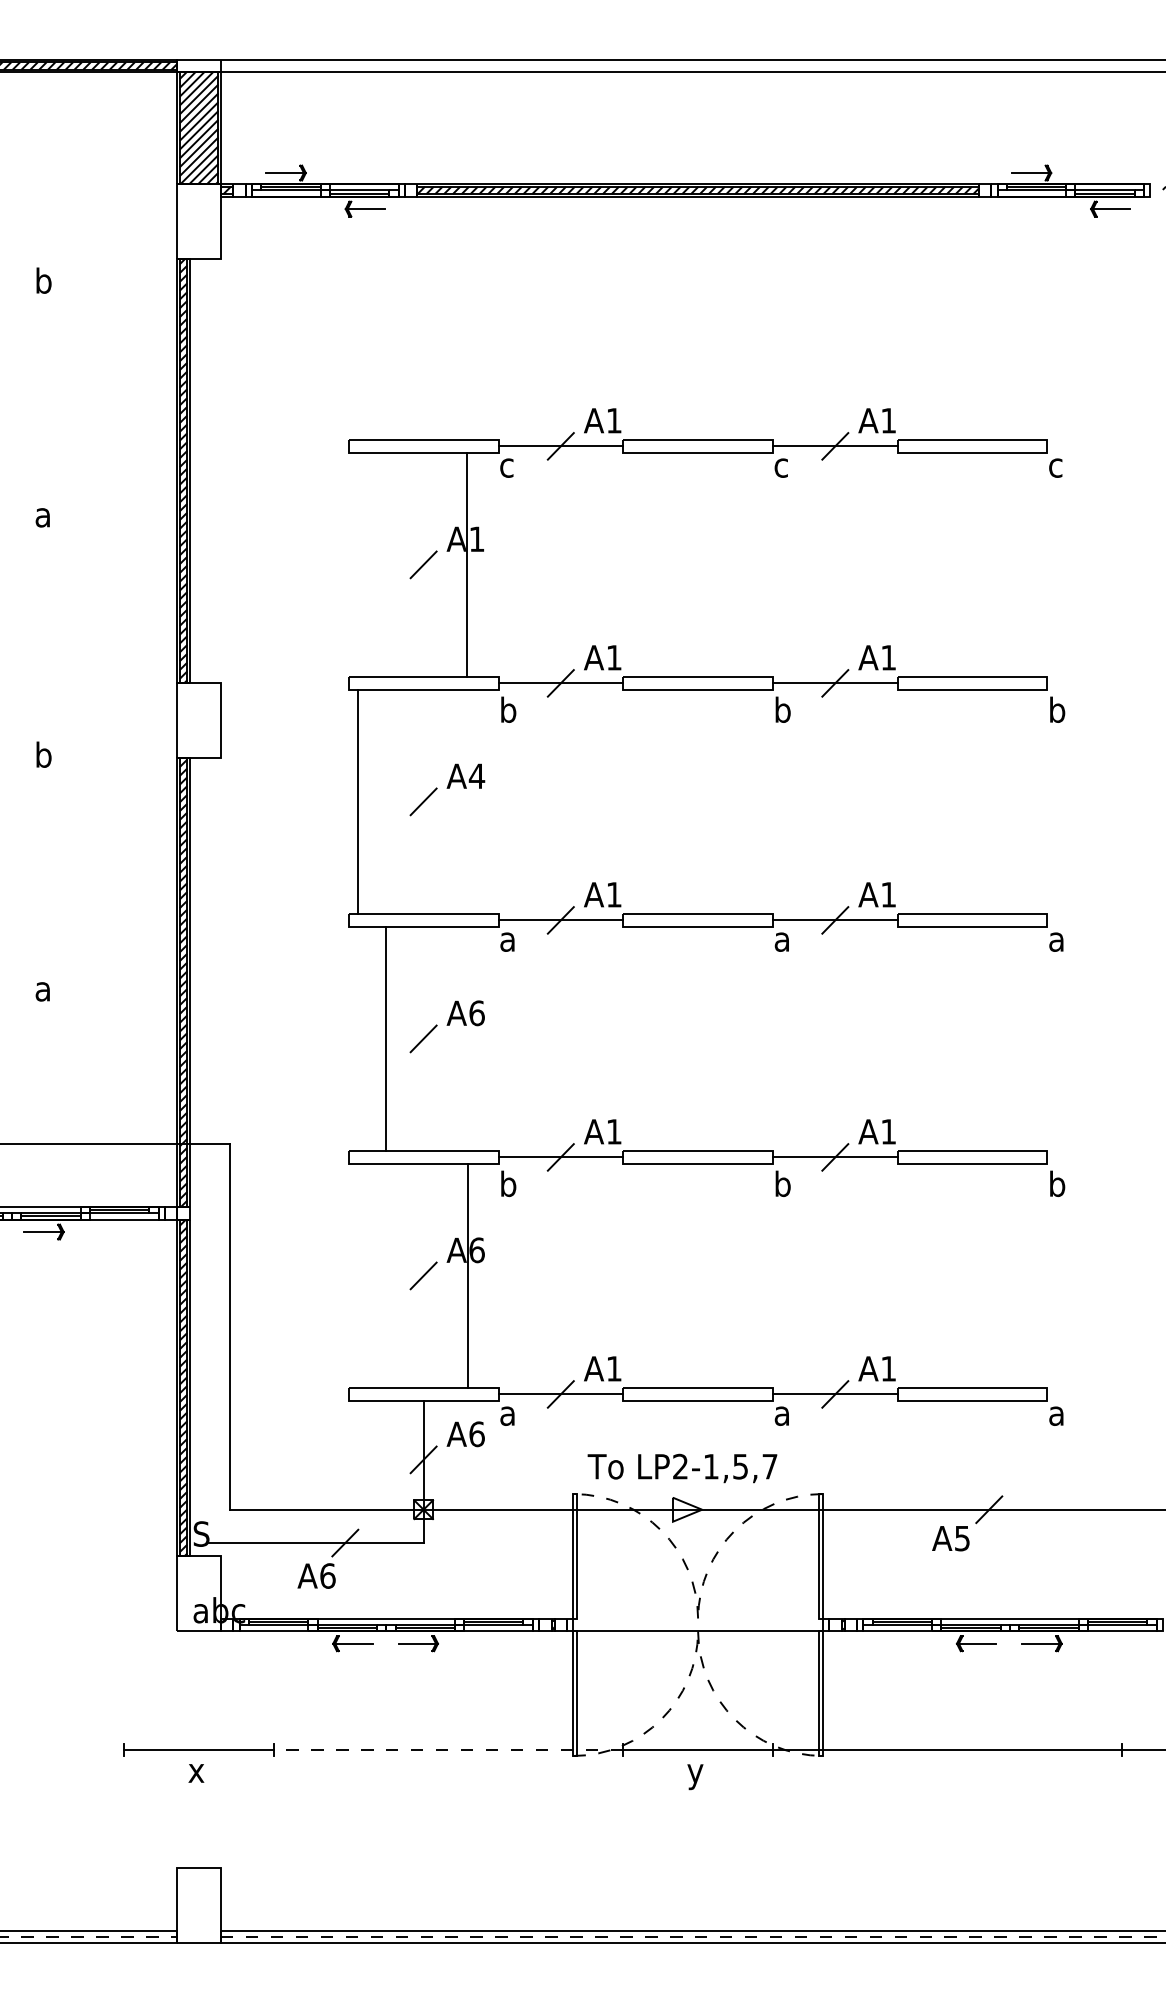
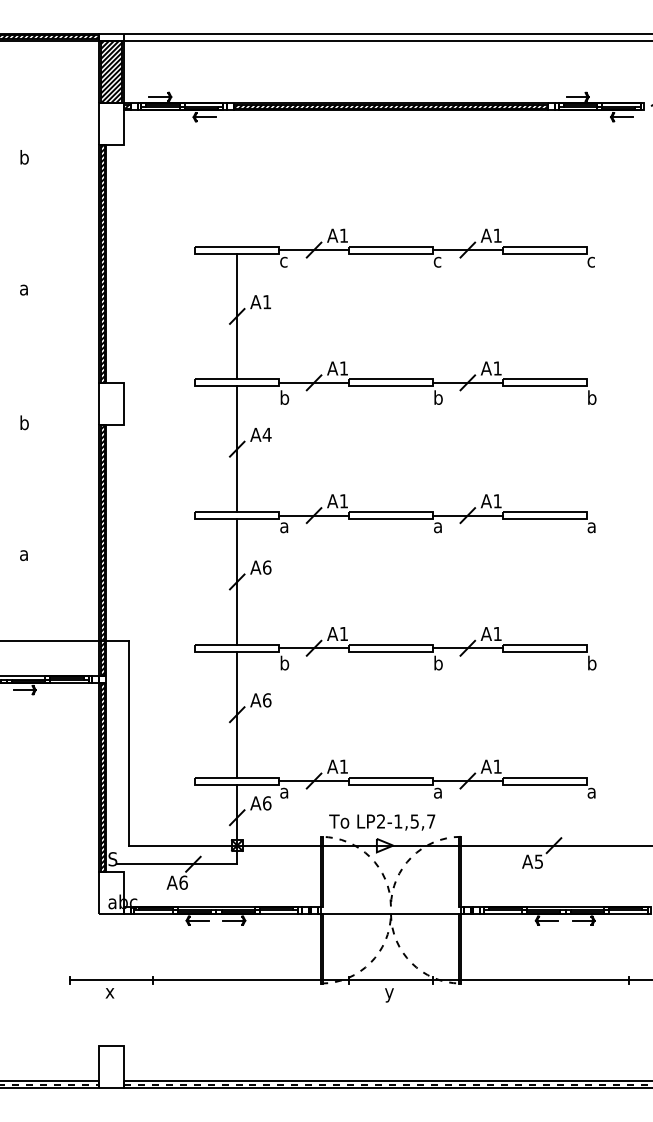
line: (466, 564) -> (237, 316), moved
line: (358, 802) -> (237, 449), moved
line: (386, 1038) -> (237, 581), moved
line: (468, 1275) -> (237, 714), moved
line: (449, 1750) -> (251, 980), dashed -> solid

